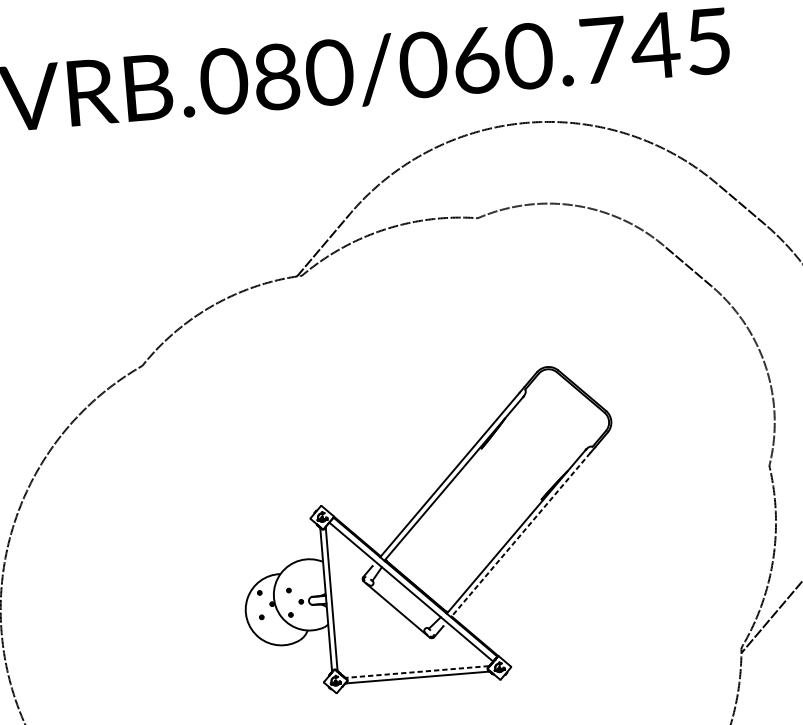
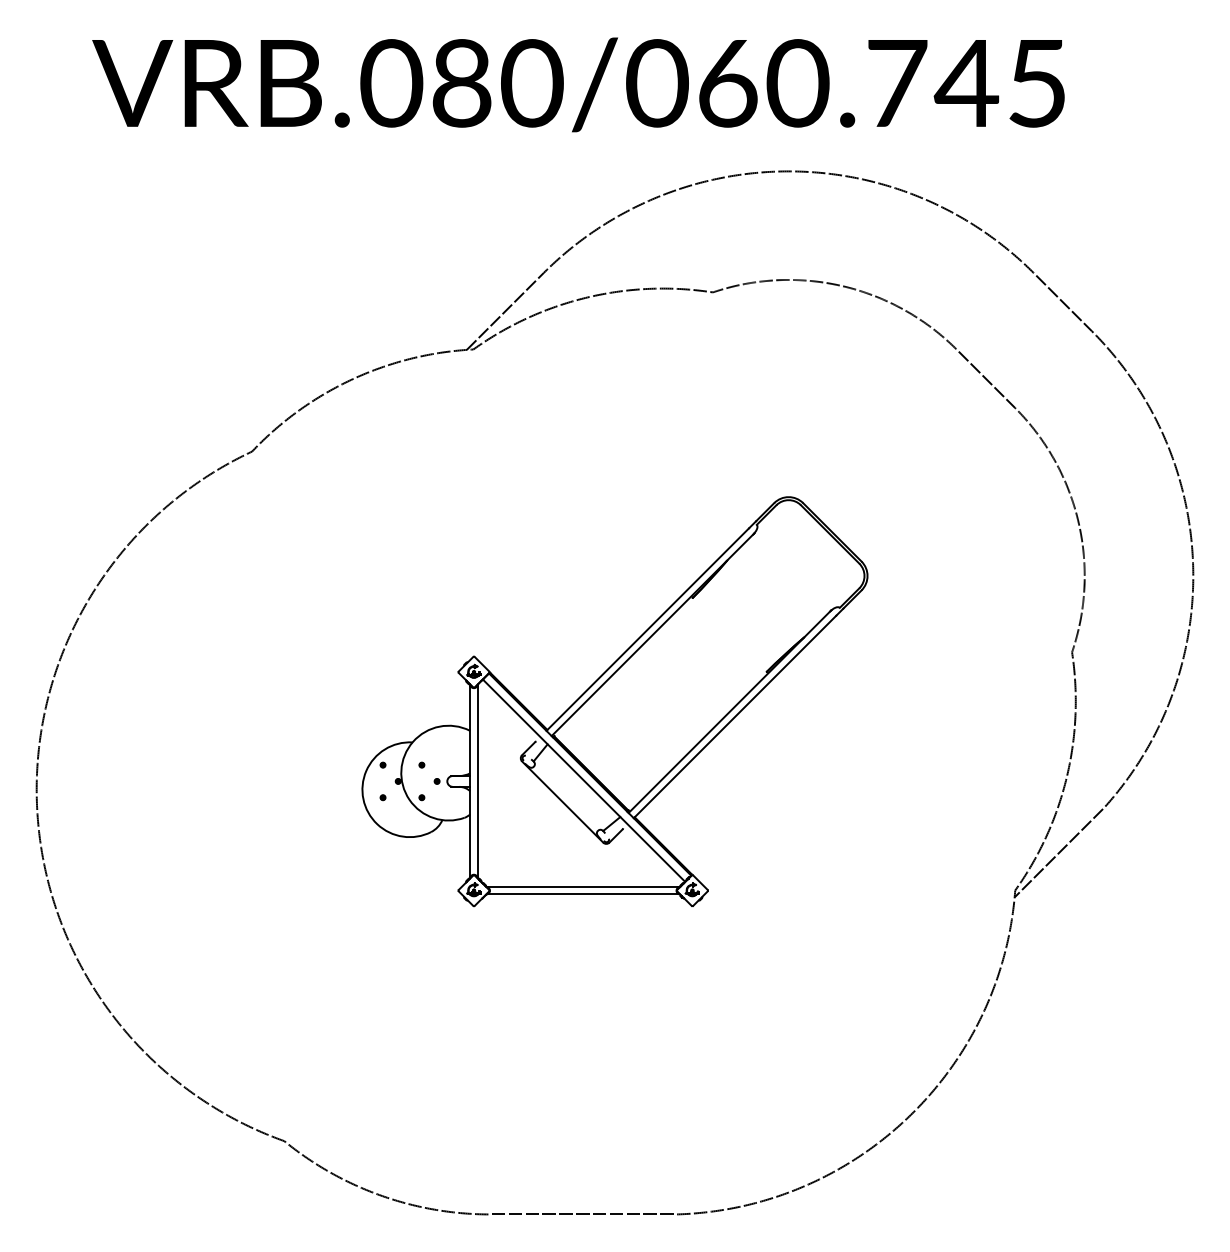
line: (520, 535) -> (734, 717), dashed -> solid
line: (416, 672) -> (582, 887), dashed -> solid

